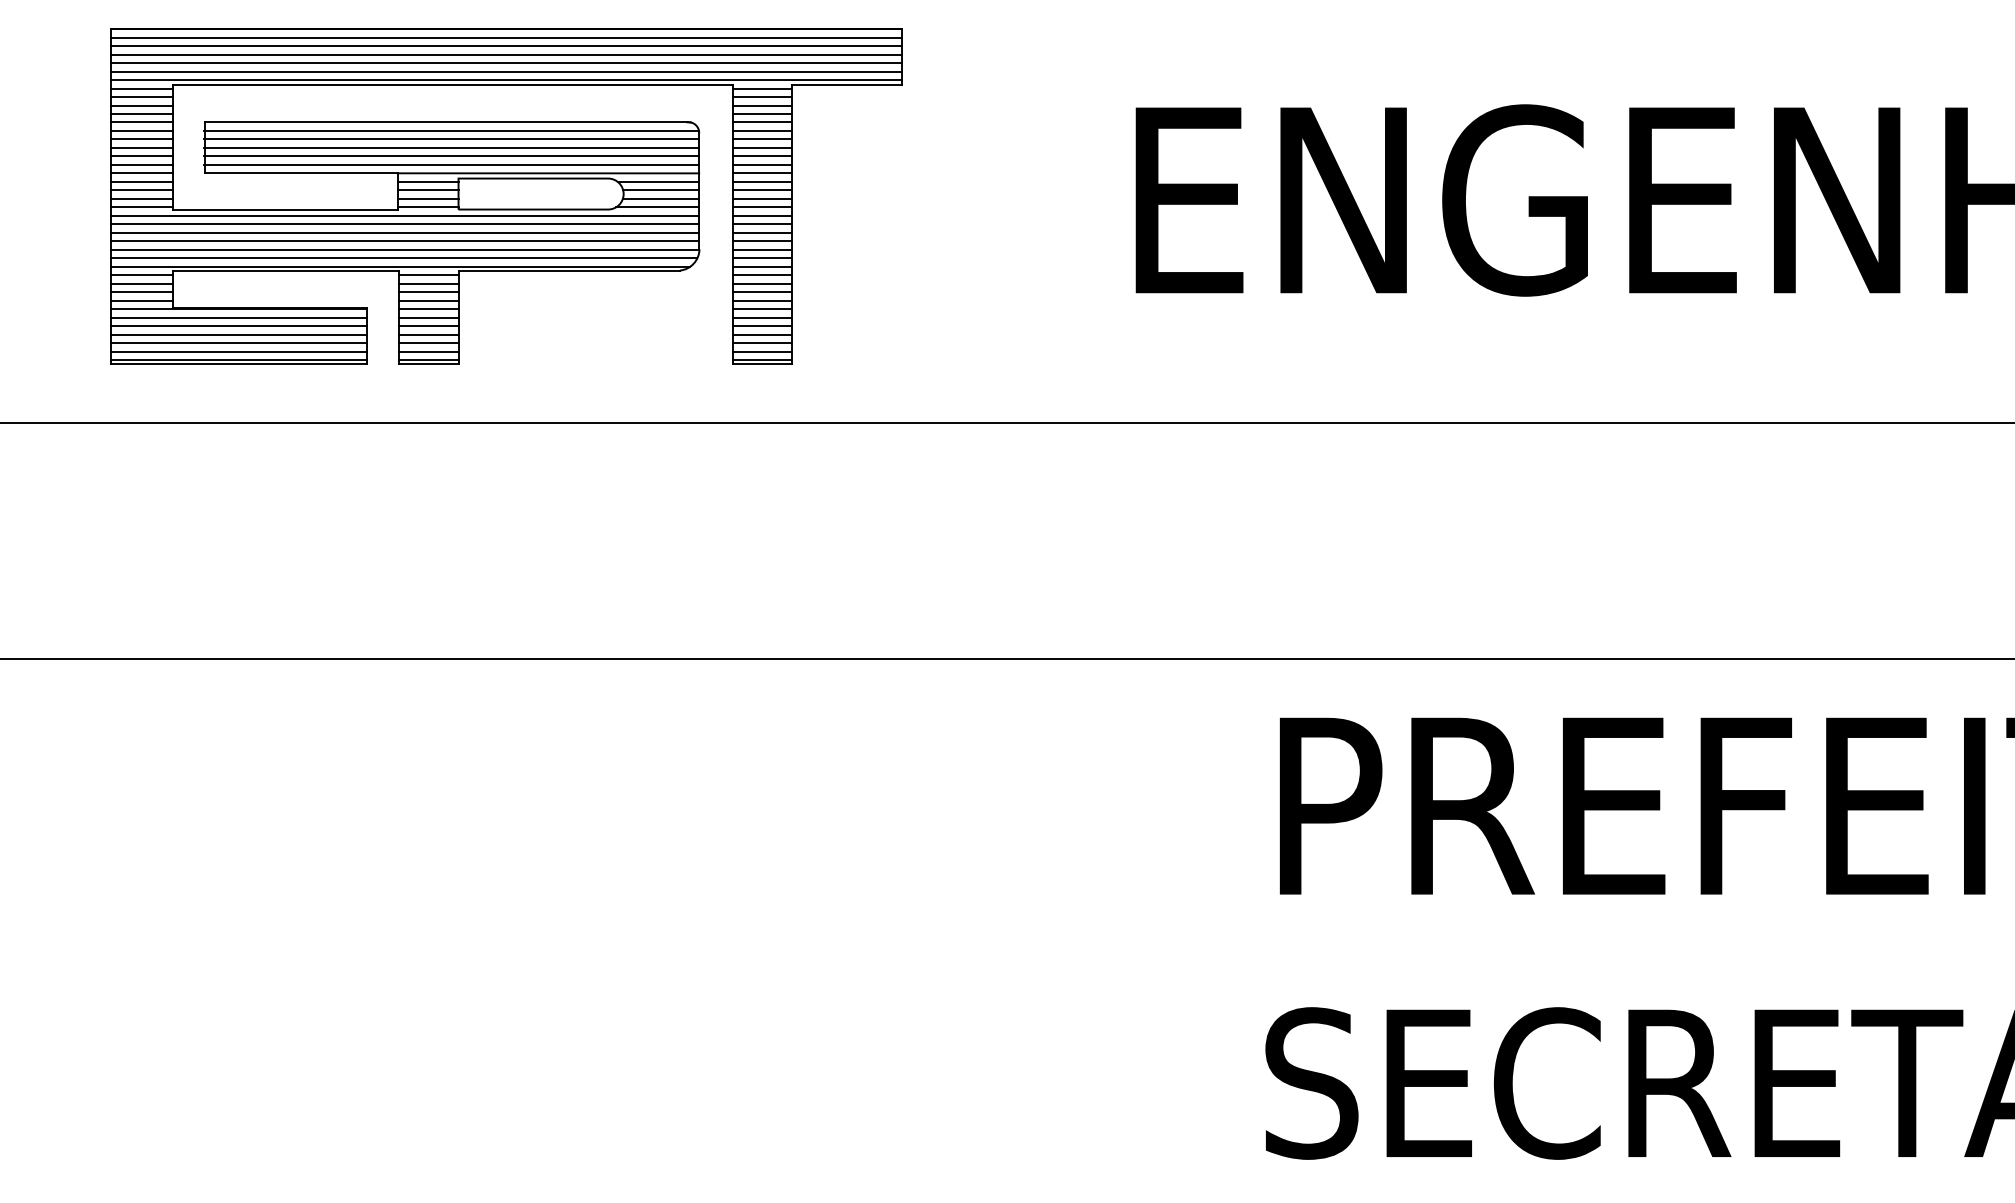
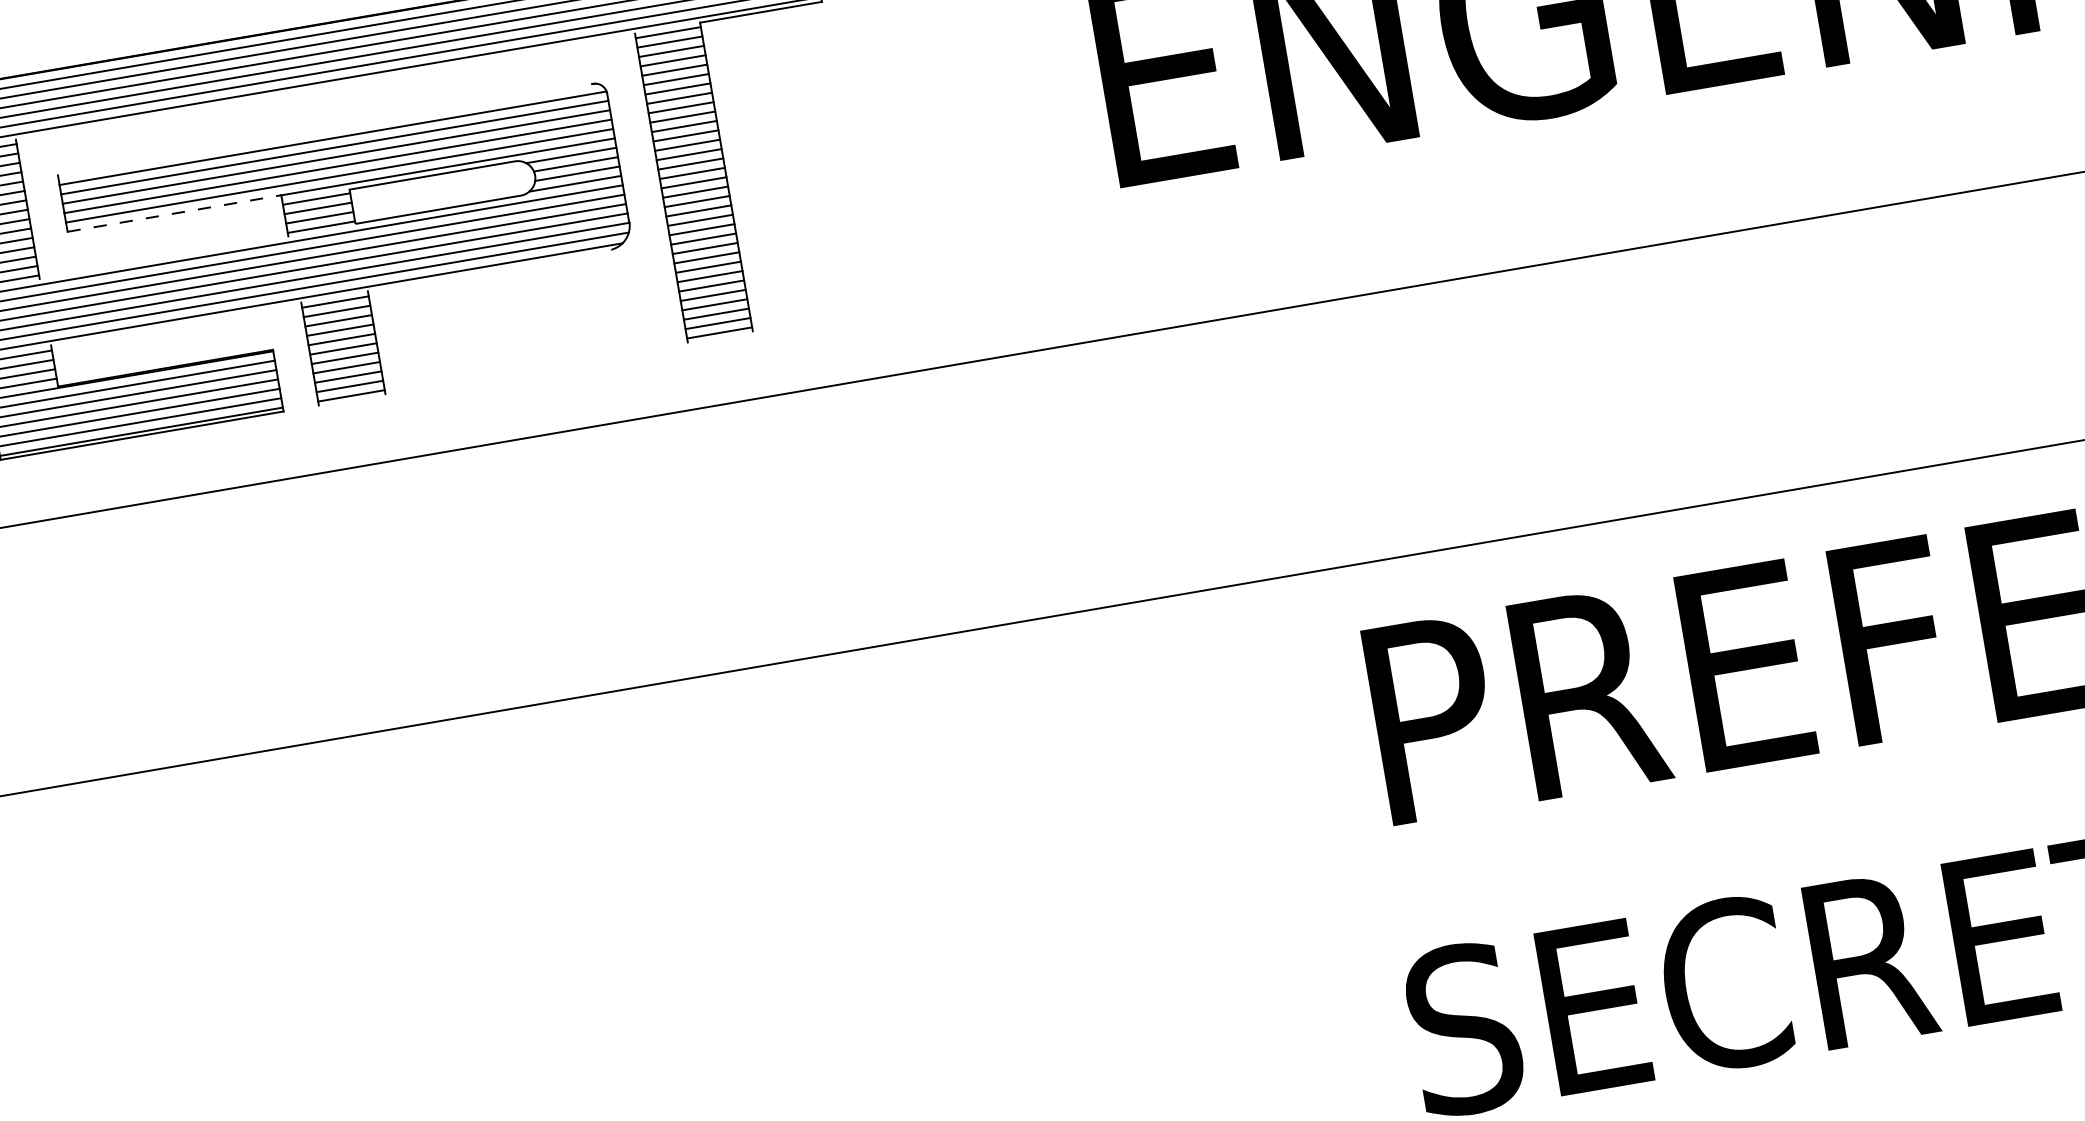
line: (452, 84) -> (325, 86), removed
line: (445, 122) -> (324, 130), removed
line: (301, 173) -> (174, 213), solid -> dashed
line: (284, 210) -> (163, 257), removed
line: (285, 270) -> (175, 324), removed
line: (569, 270) -> (489, 270), removed
line: (429, 363) -> (352, 399), removed
line: (761, 363) -> (719, 336), removed

